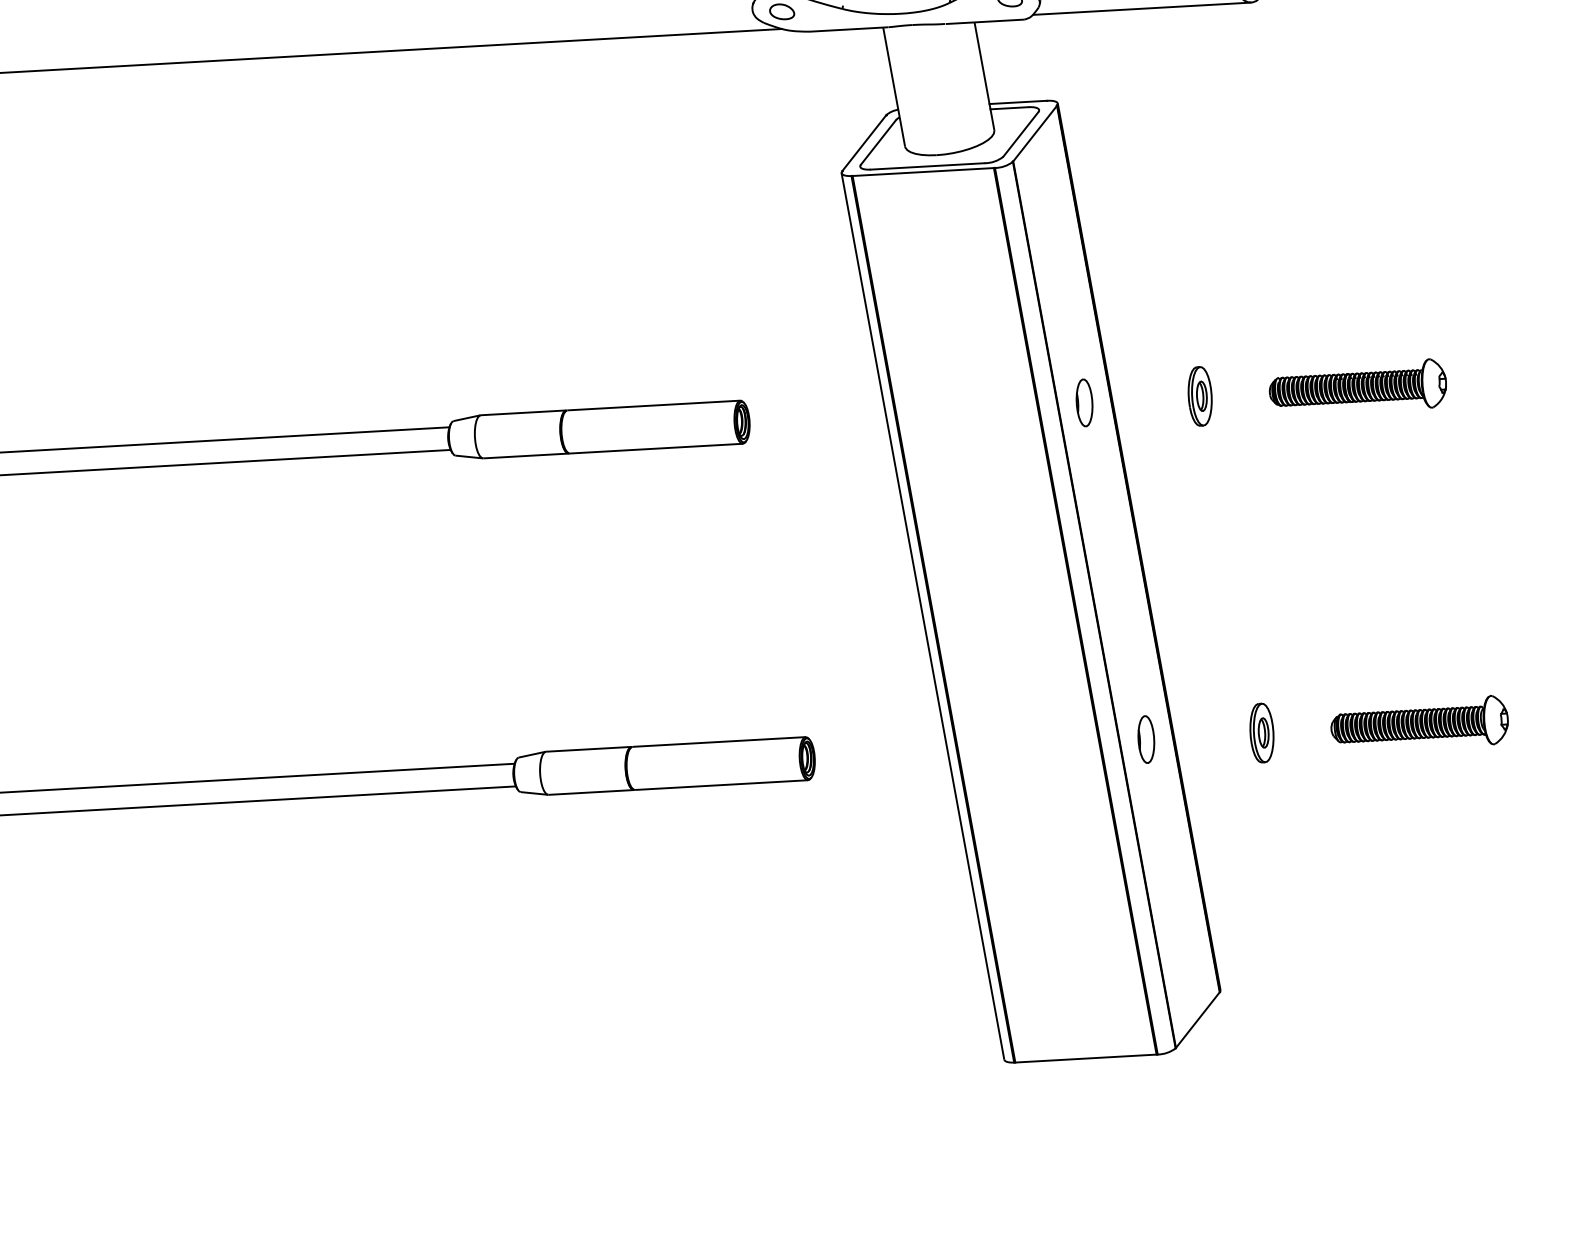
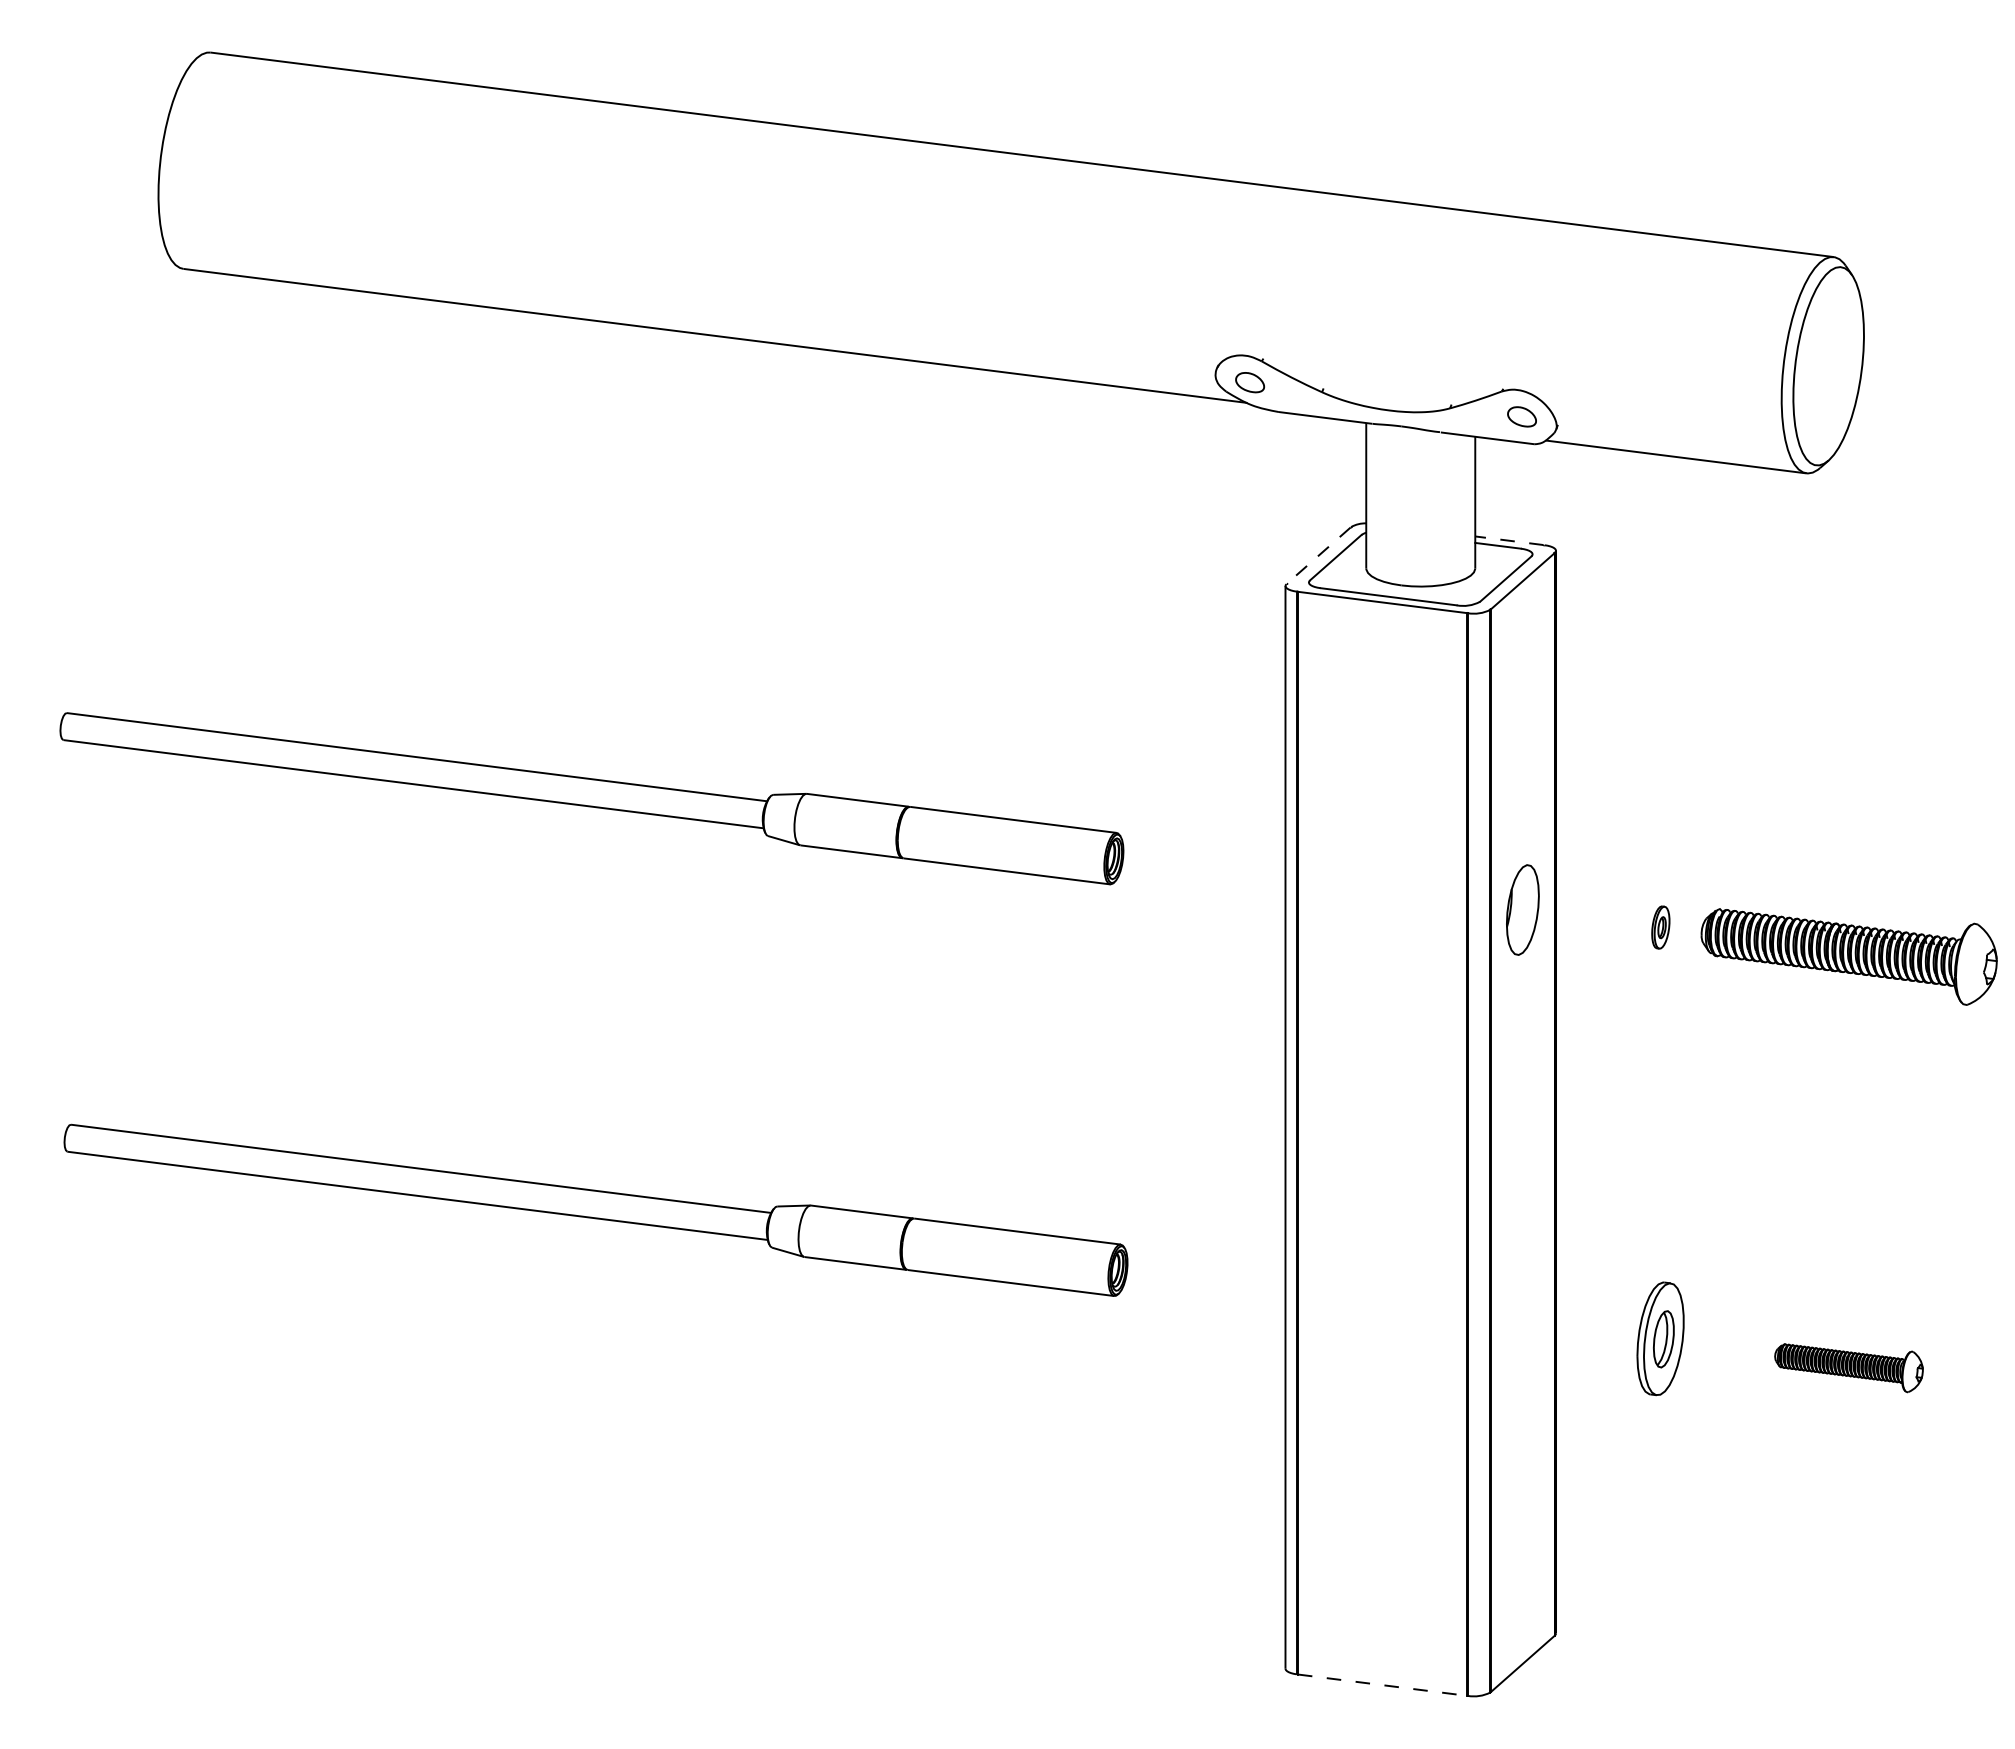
line: (1017, 102) -> (1508, 540), solid -> dashed
line: (864, 143) -> (1318, 555), solid -> dashed
part: (1358, 391) -> (1848, 956), size x1.4
part: (1199, 396) -> (1660, 927), size x0.6
part: (1084, 403) -> (1522, 910), size x1.6
part: (1420, 729) -> (1848, 1368), size x0.7
part: (1261, 732) -> (1660, 1338), size x1.6
part: (1146, 739) -> (1522, 1321), removed
line: (1086, 1058) -> (1382, 1685), solid -> dashed

